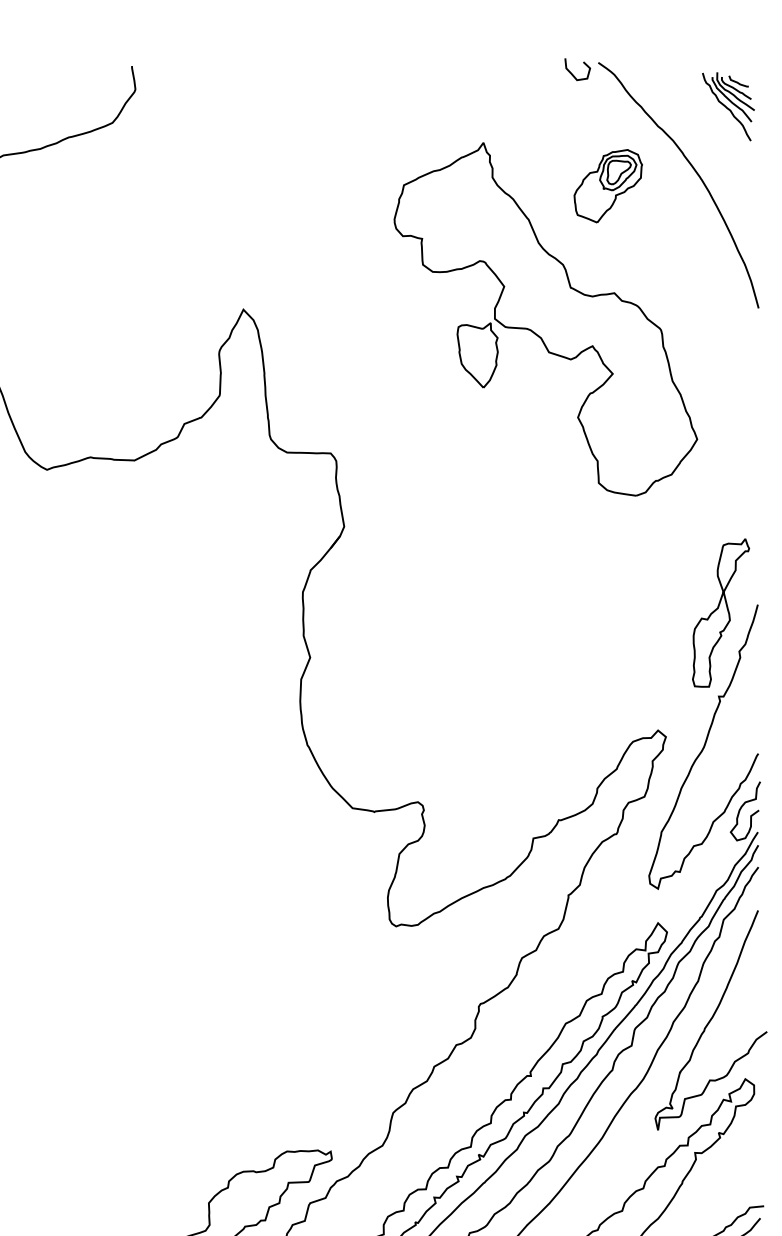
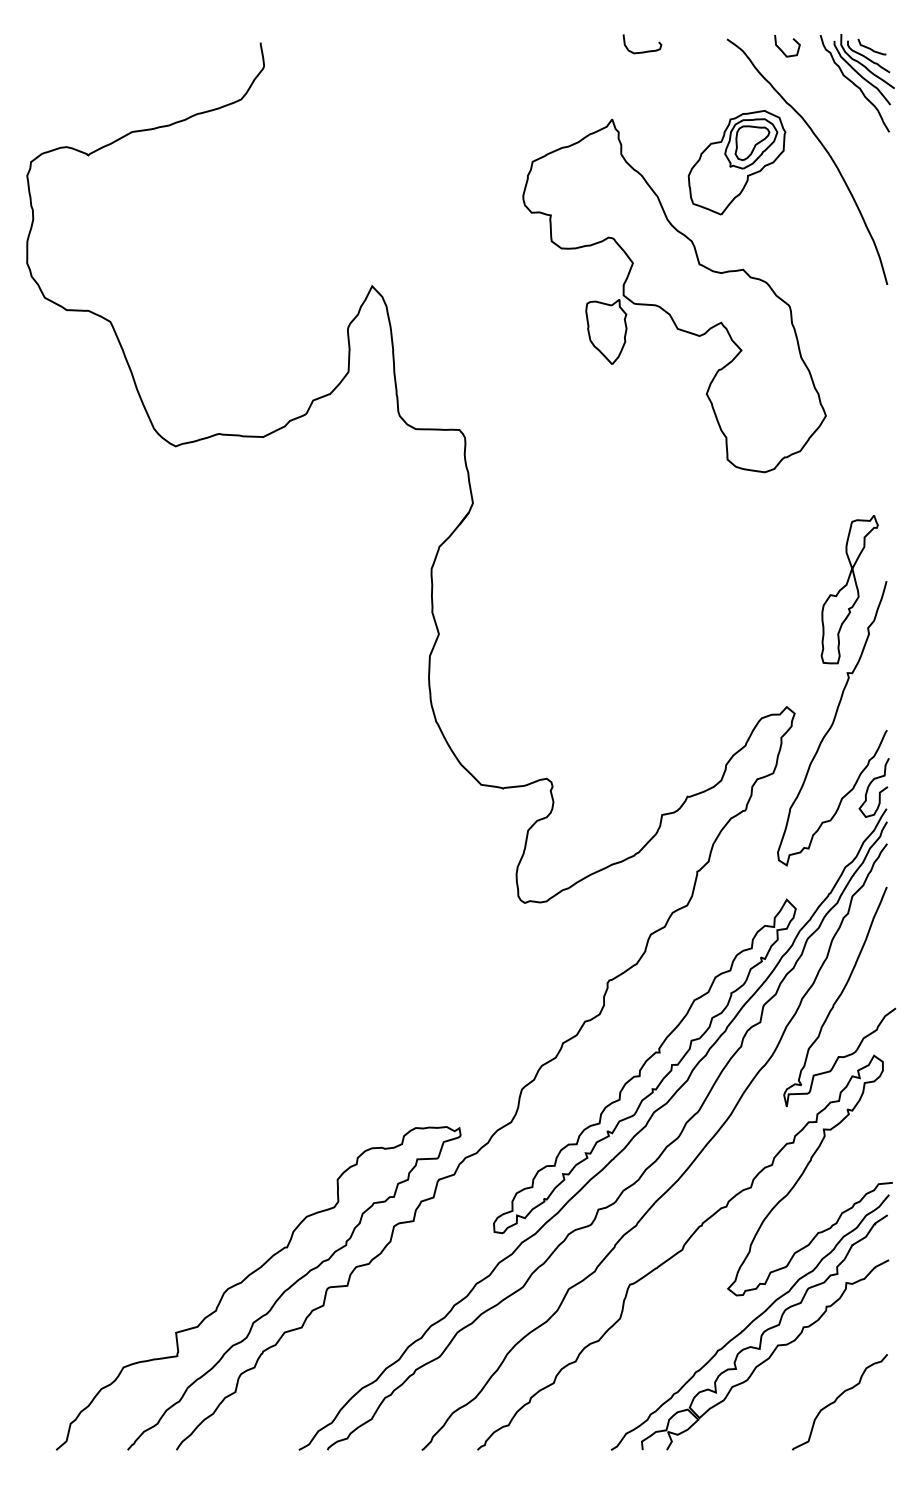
curve: (572, 73) -> (782, 50), moved
curve: (513, 74) -> (642, 51), added
part: (727, 106) -> (856, 83), size x1.43
part: (607, 185) -> (736, 162), size x1.43

